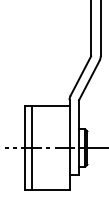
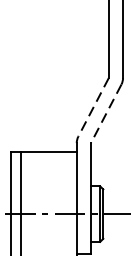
line: (80, 76) -> (93, 107), solid -> dashed
line: (89, 80) -> (106, 113), solid -> dashed

